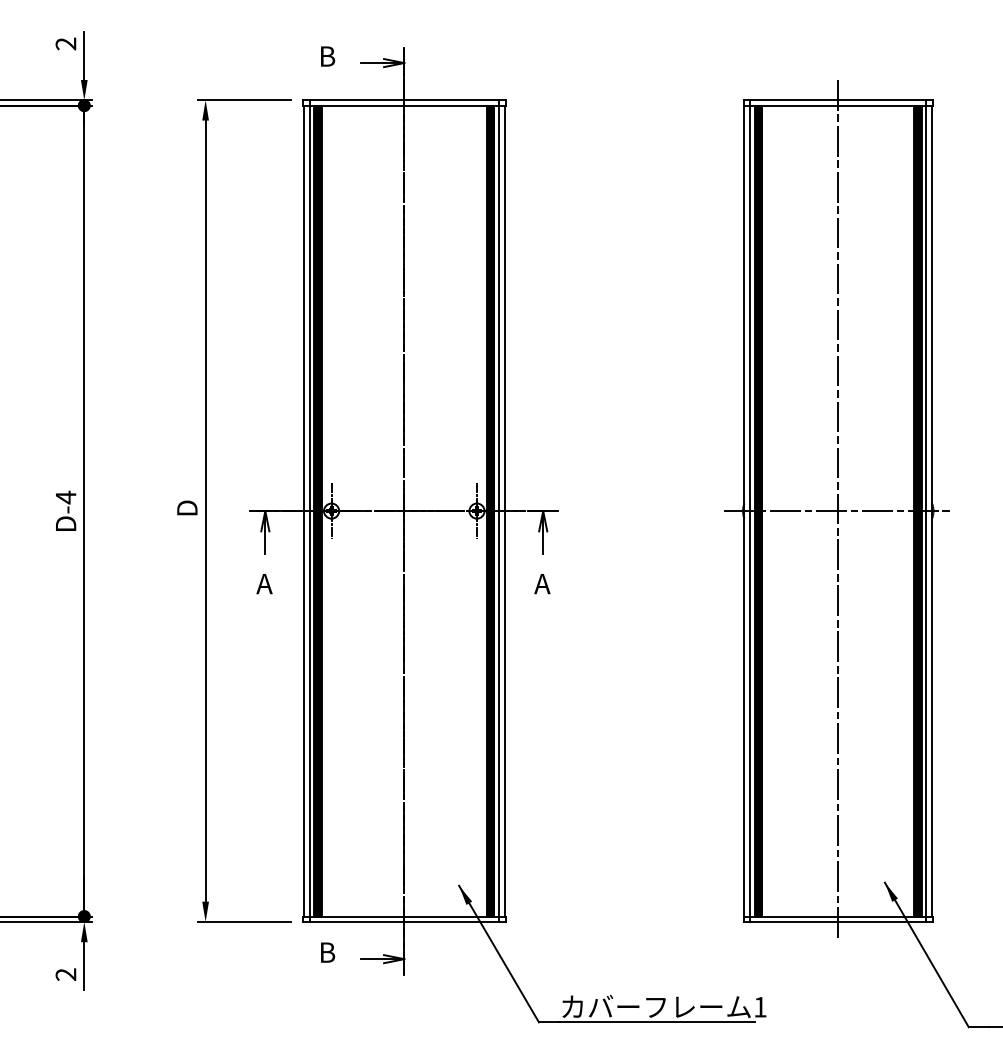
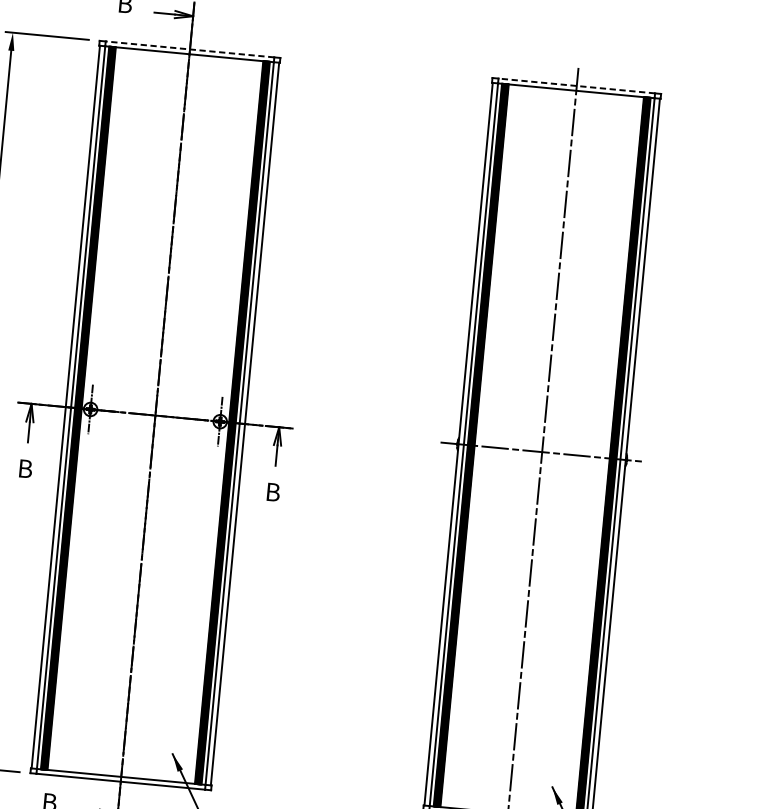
line: (404, 100) -> (190, 49), solid -> dashed
line: (838, 100) -> (576, 86), solid -> dashed
text: (264, 584) -> (24, 469), A -> B
text: (542, 584) -> (272, 492), A -> B

